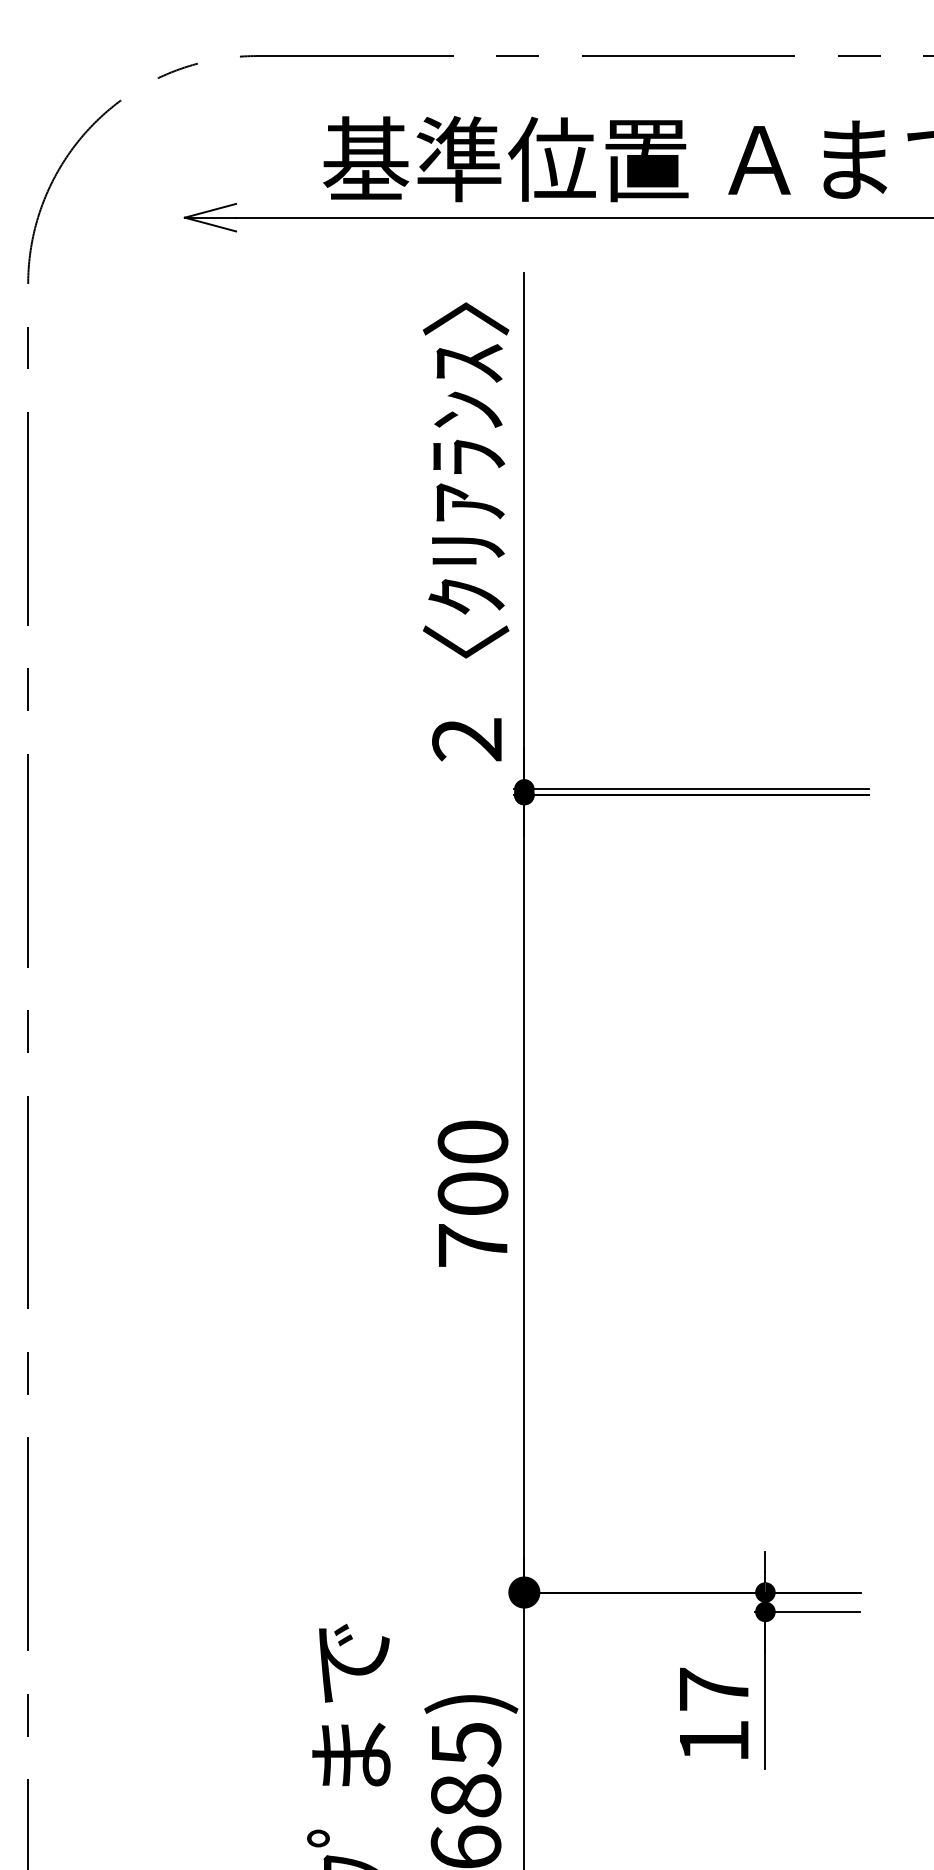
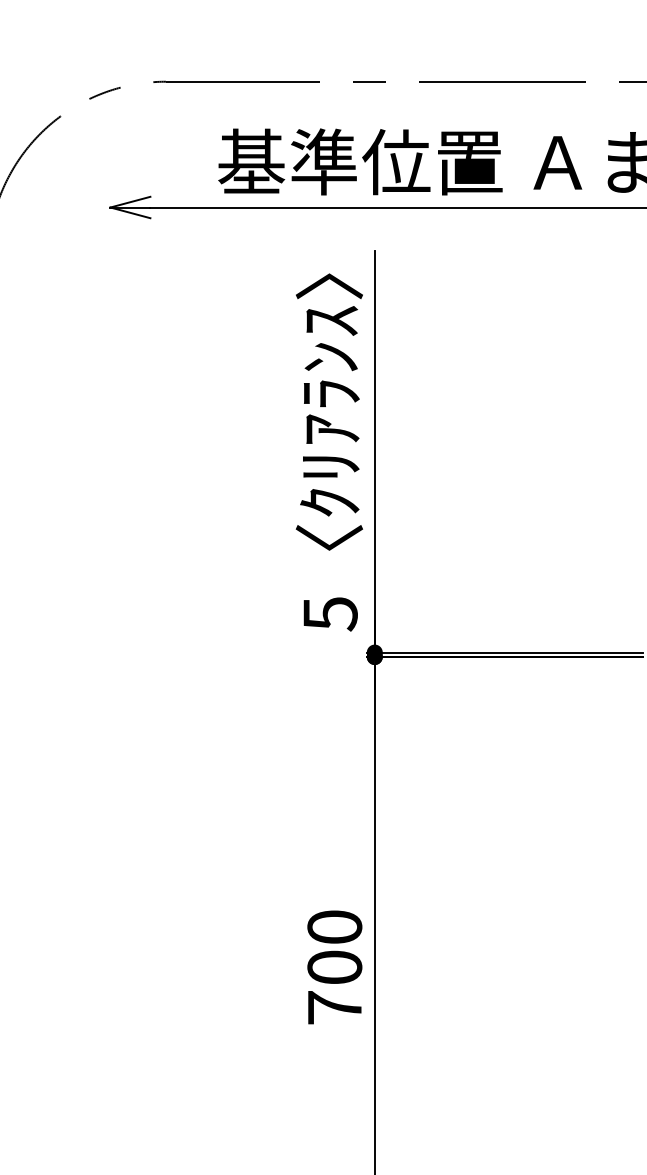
text: (467, 740) -> (330, 614), 2 -> 5

